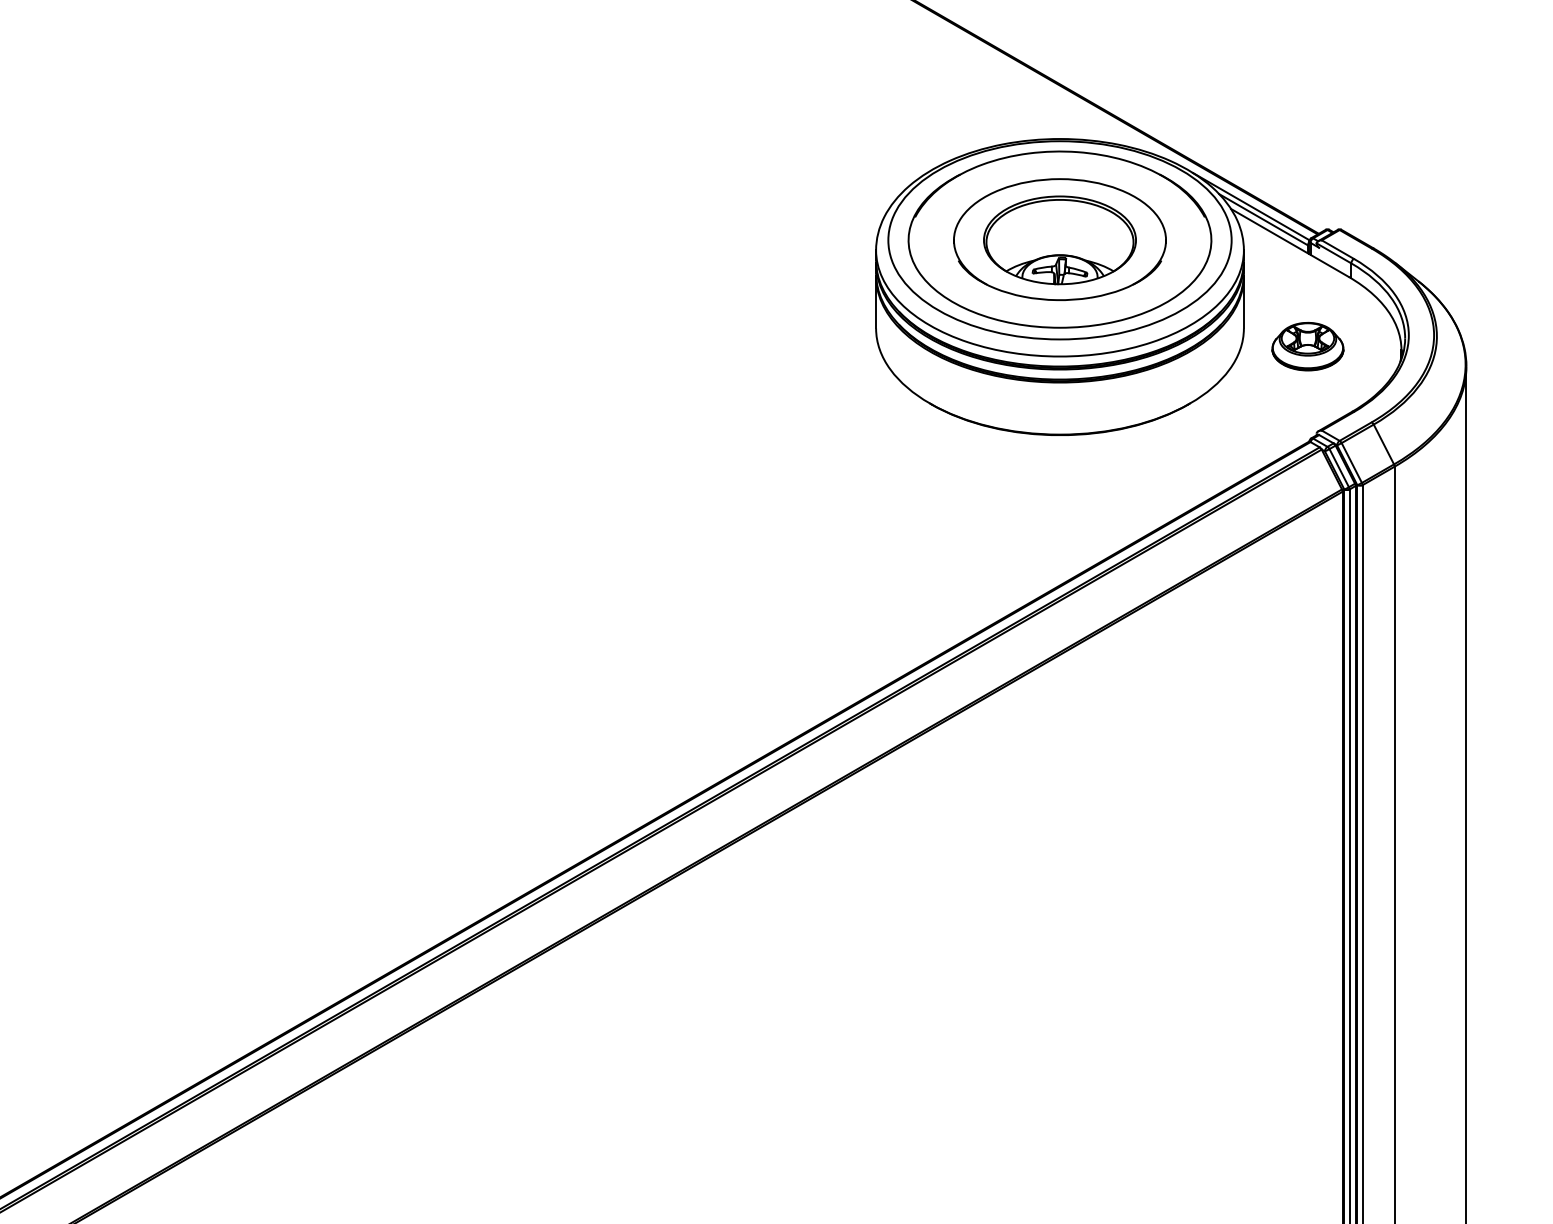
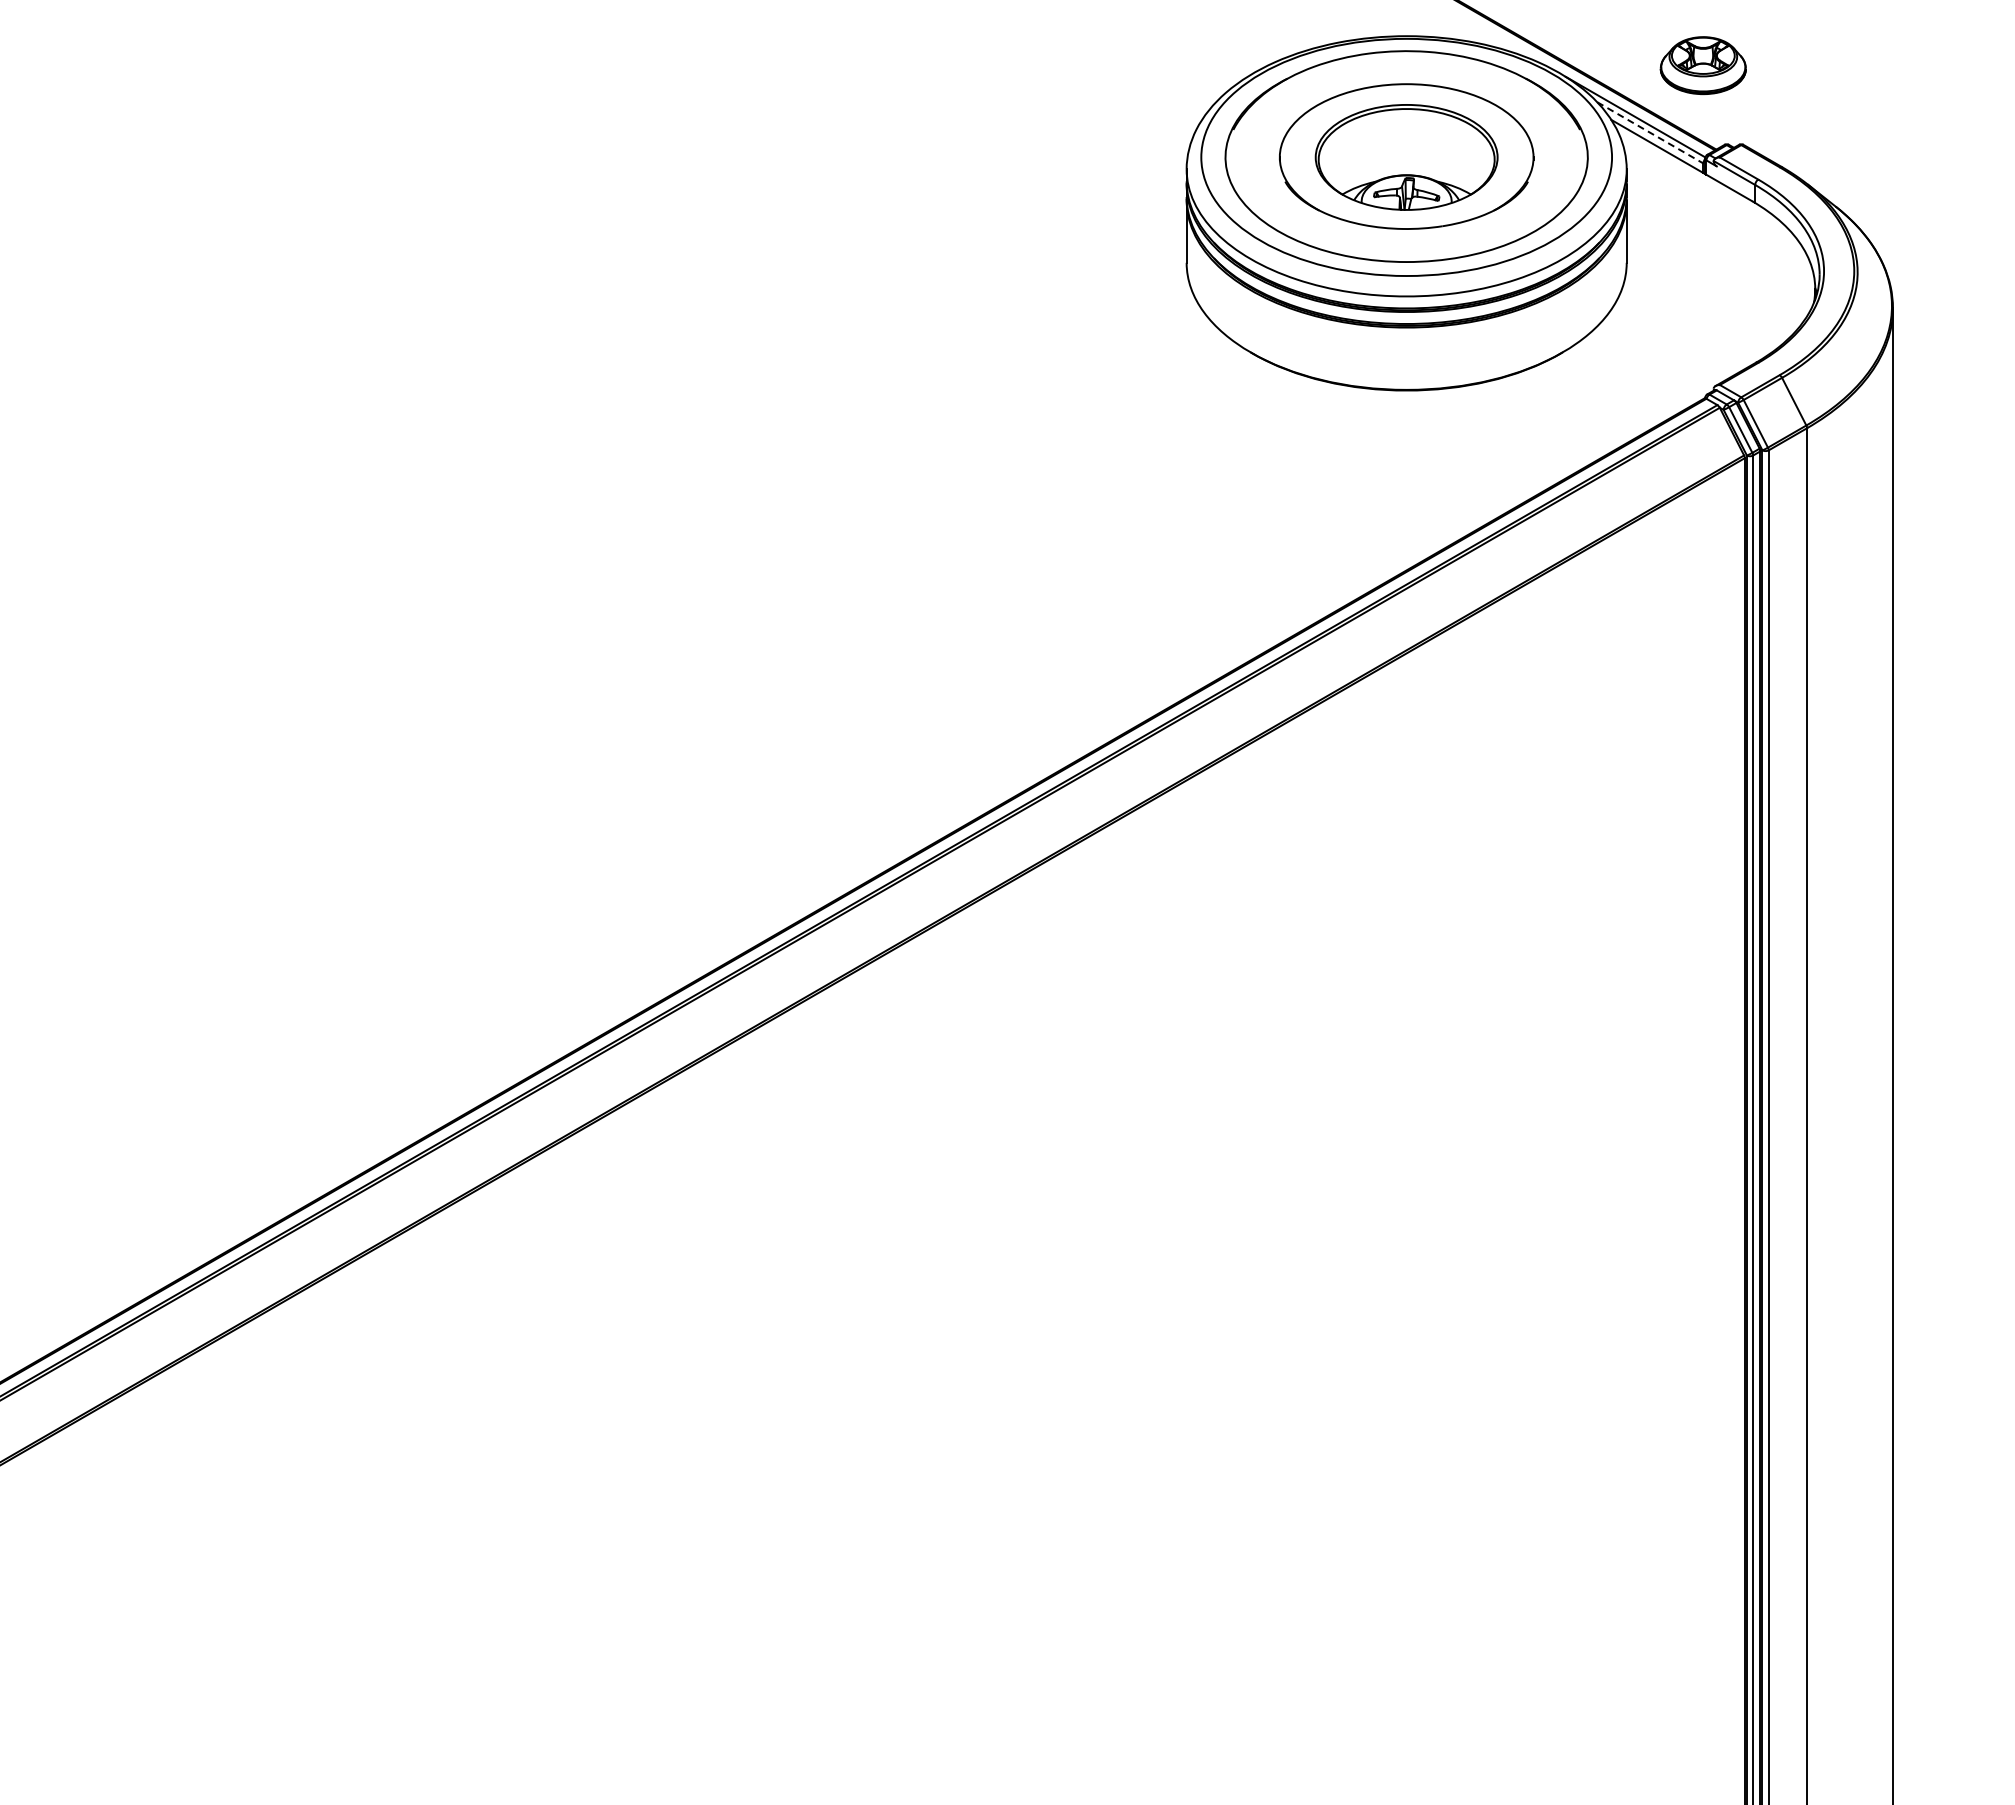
line: (1263, 220) -> (1650, 133), solid -> dashed
part: (1307, 346) -> (1702, 65), moved

